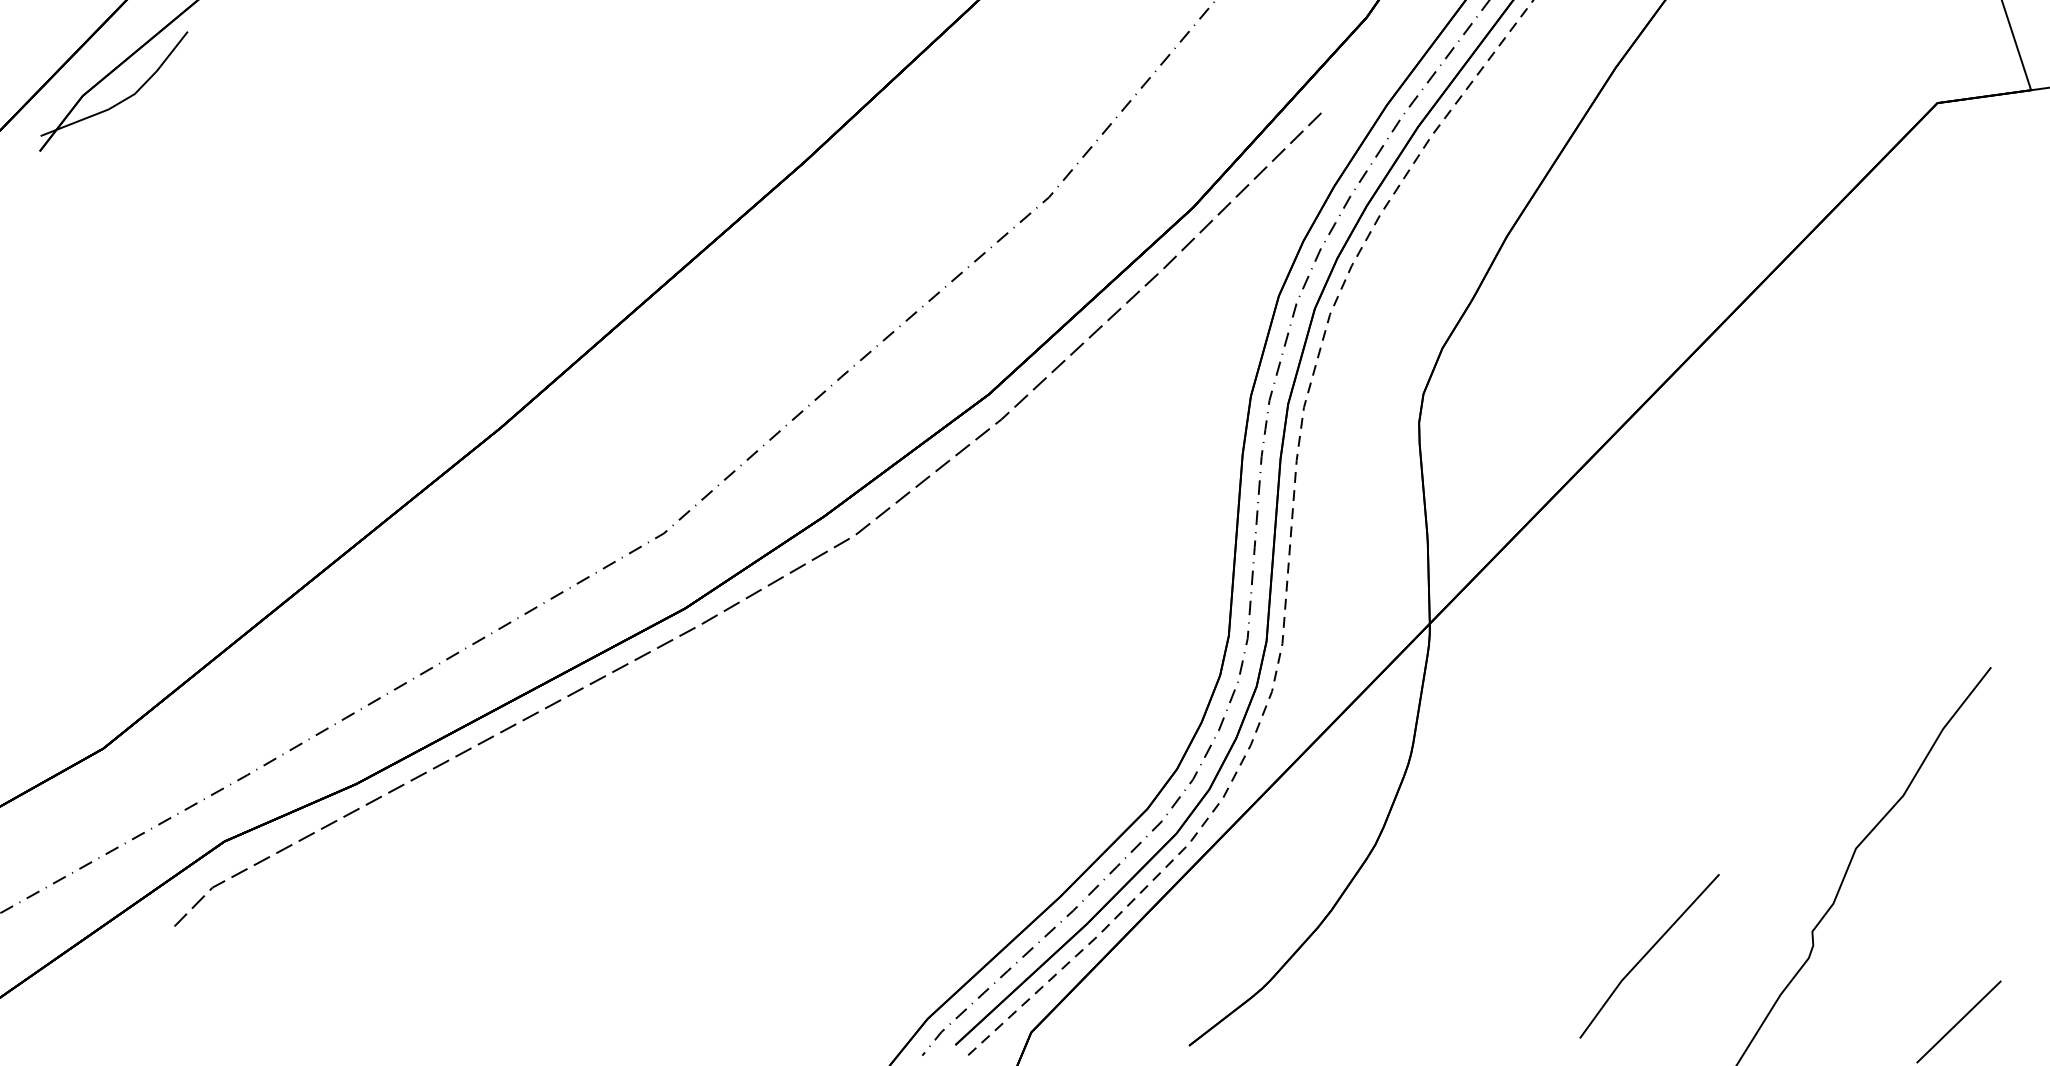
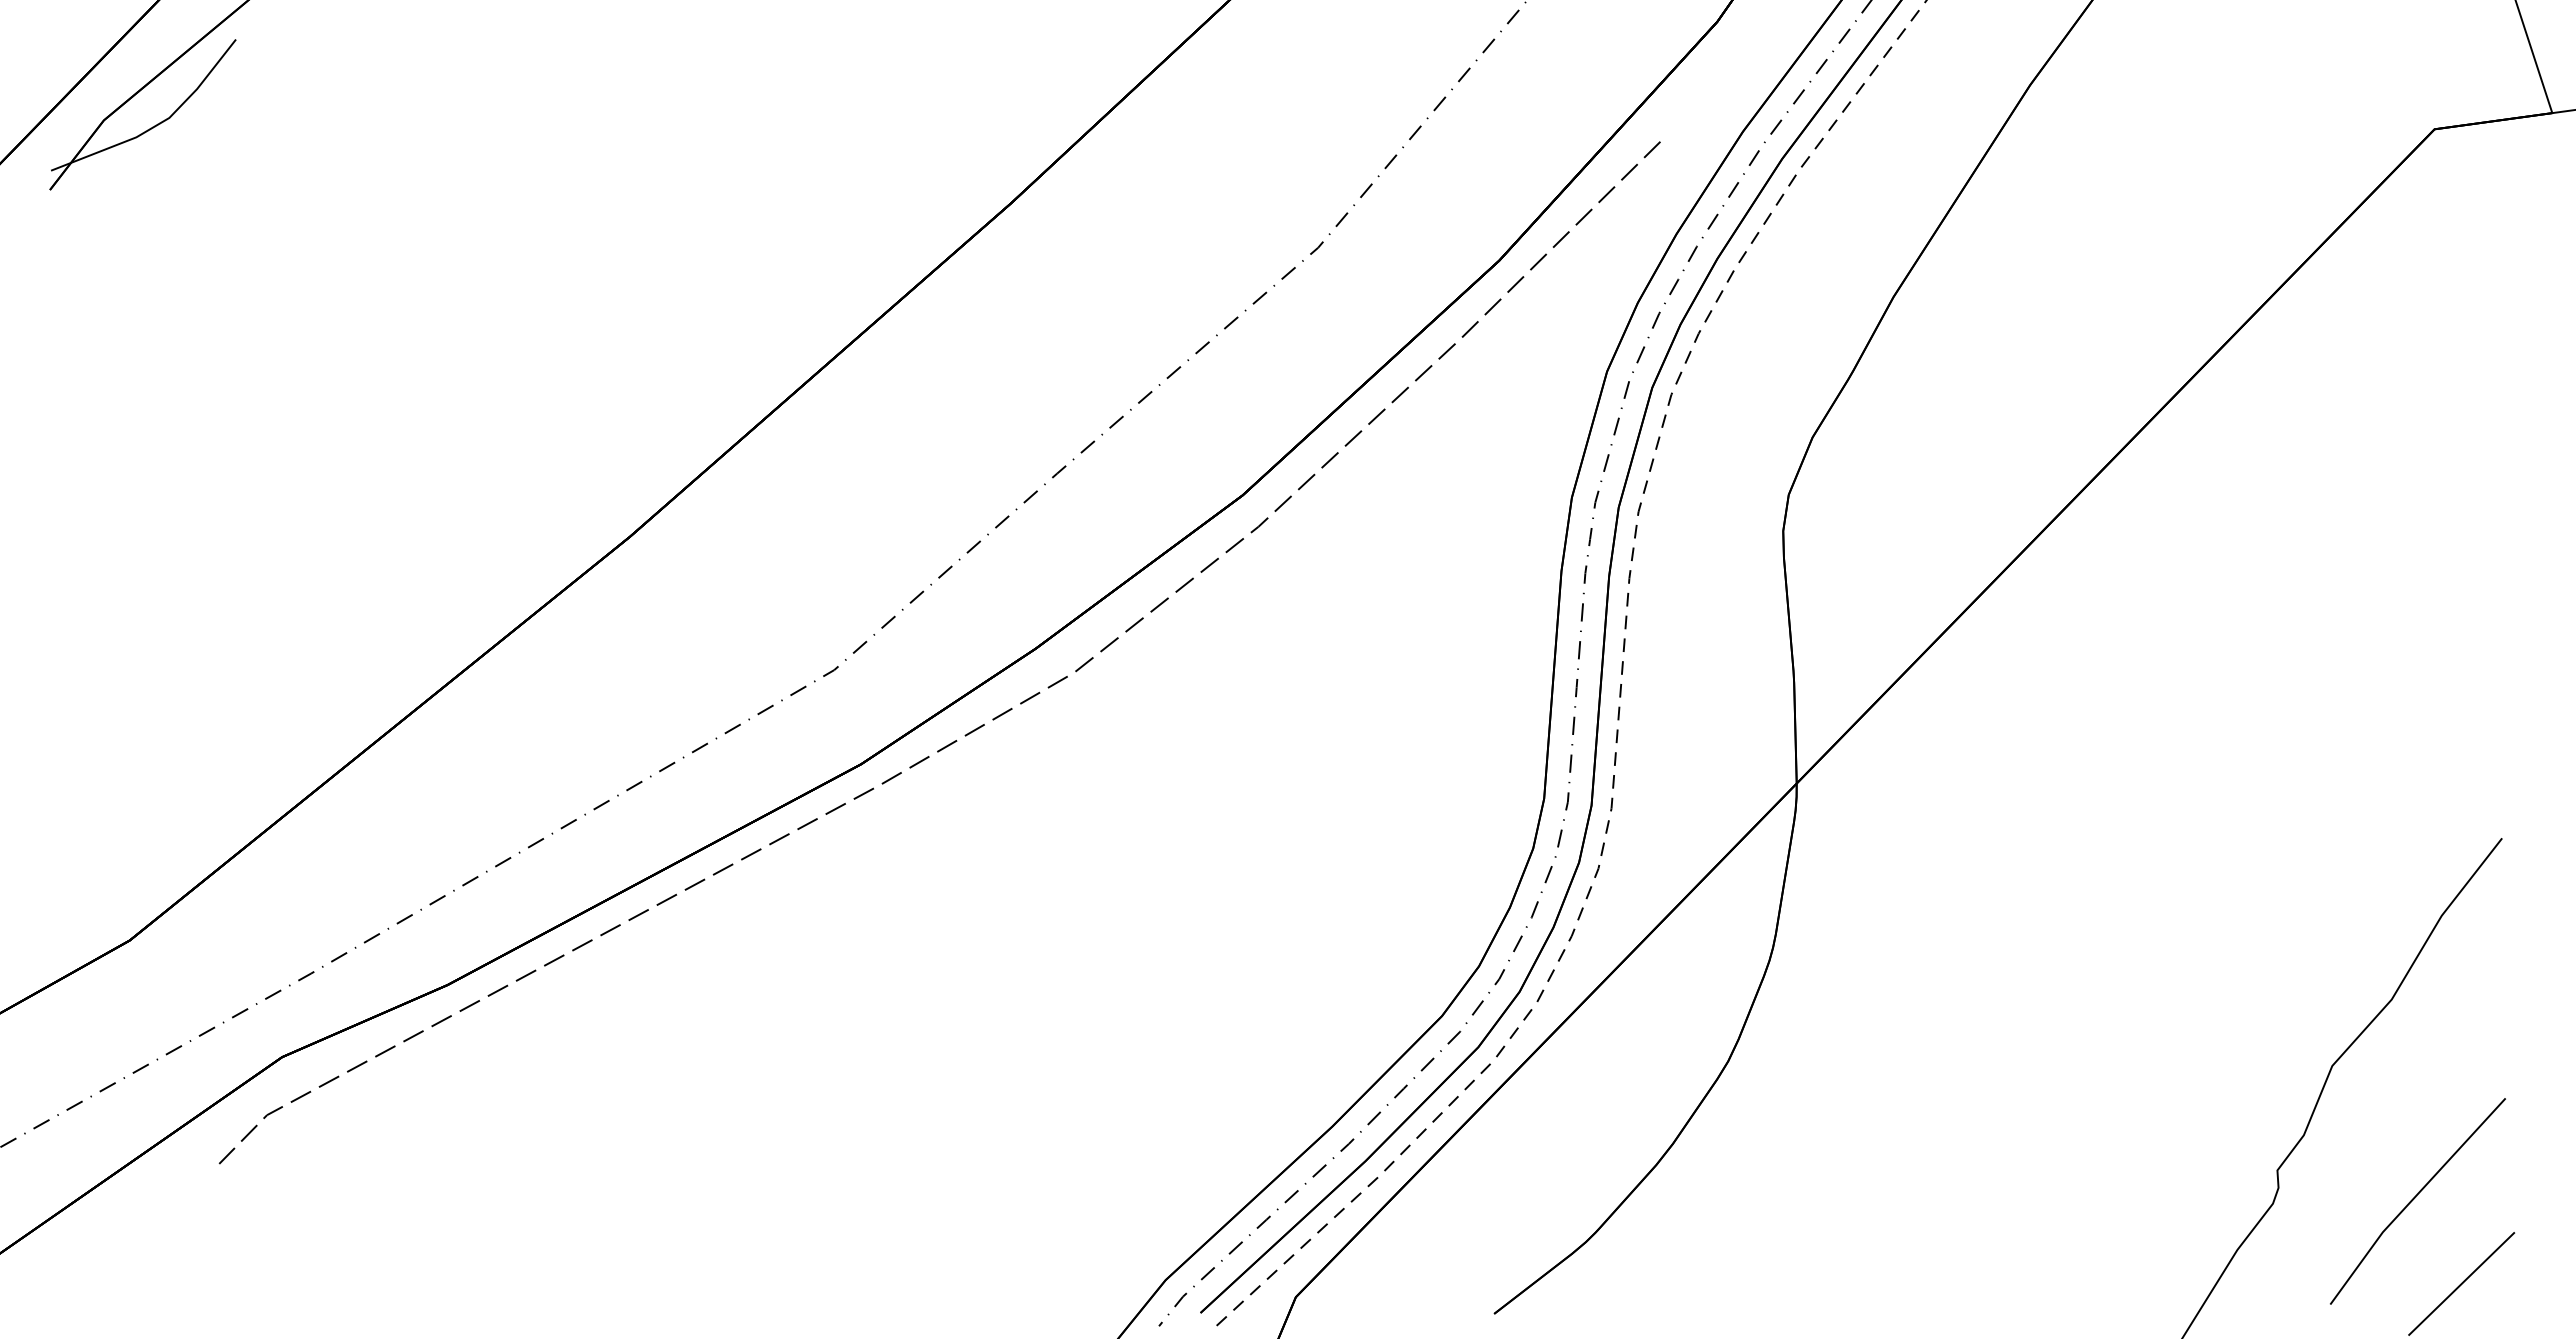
line: (1647, 953) -> (2415, 1198), moved

